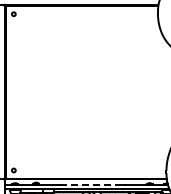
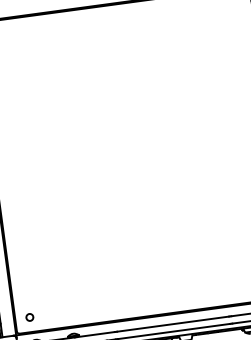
line: (91, 184) -> (173, 323), dashed -> solid

